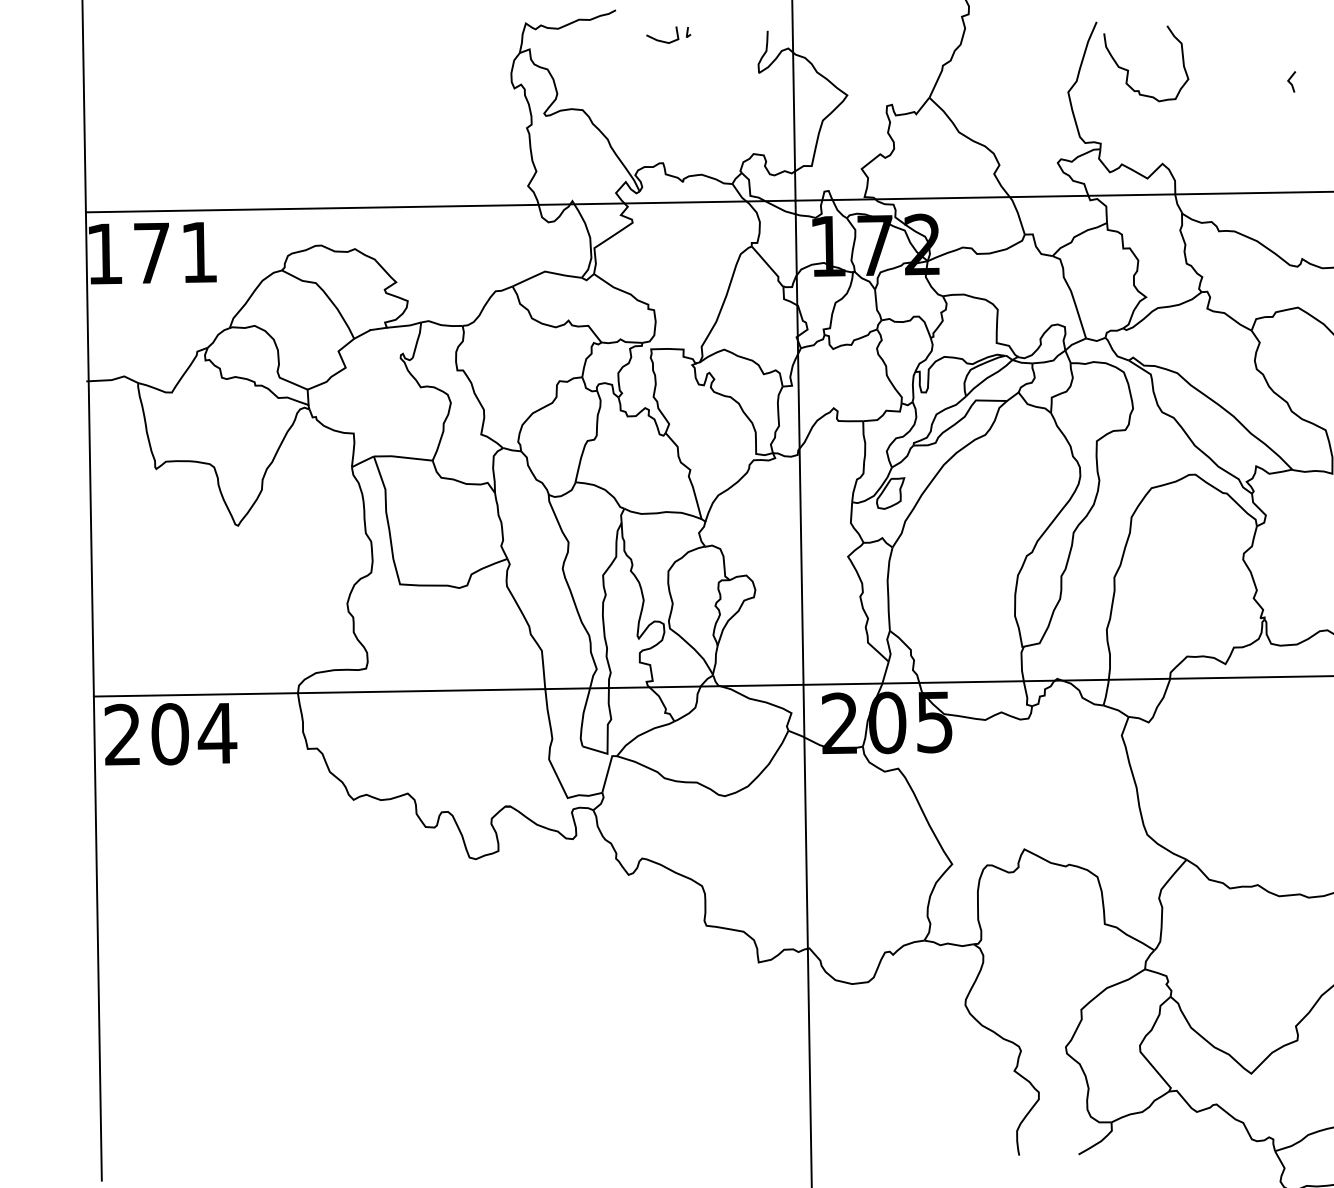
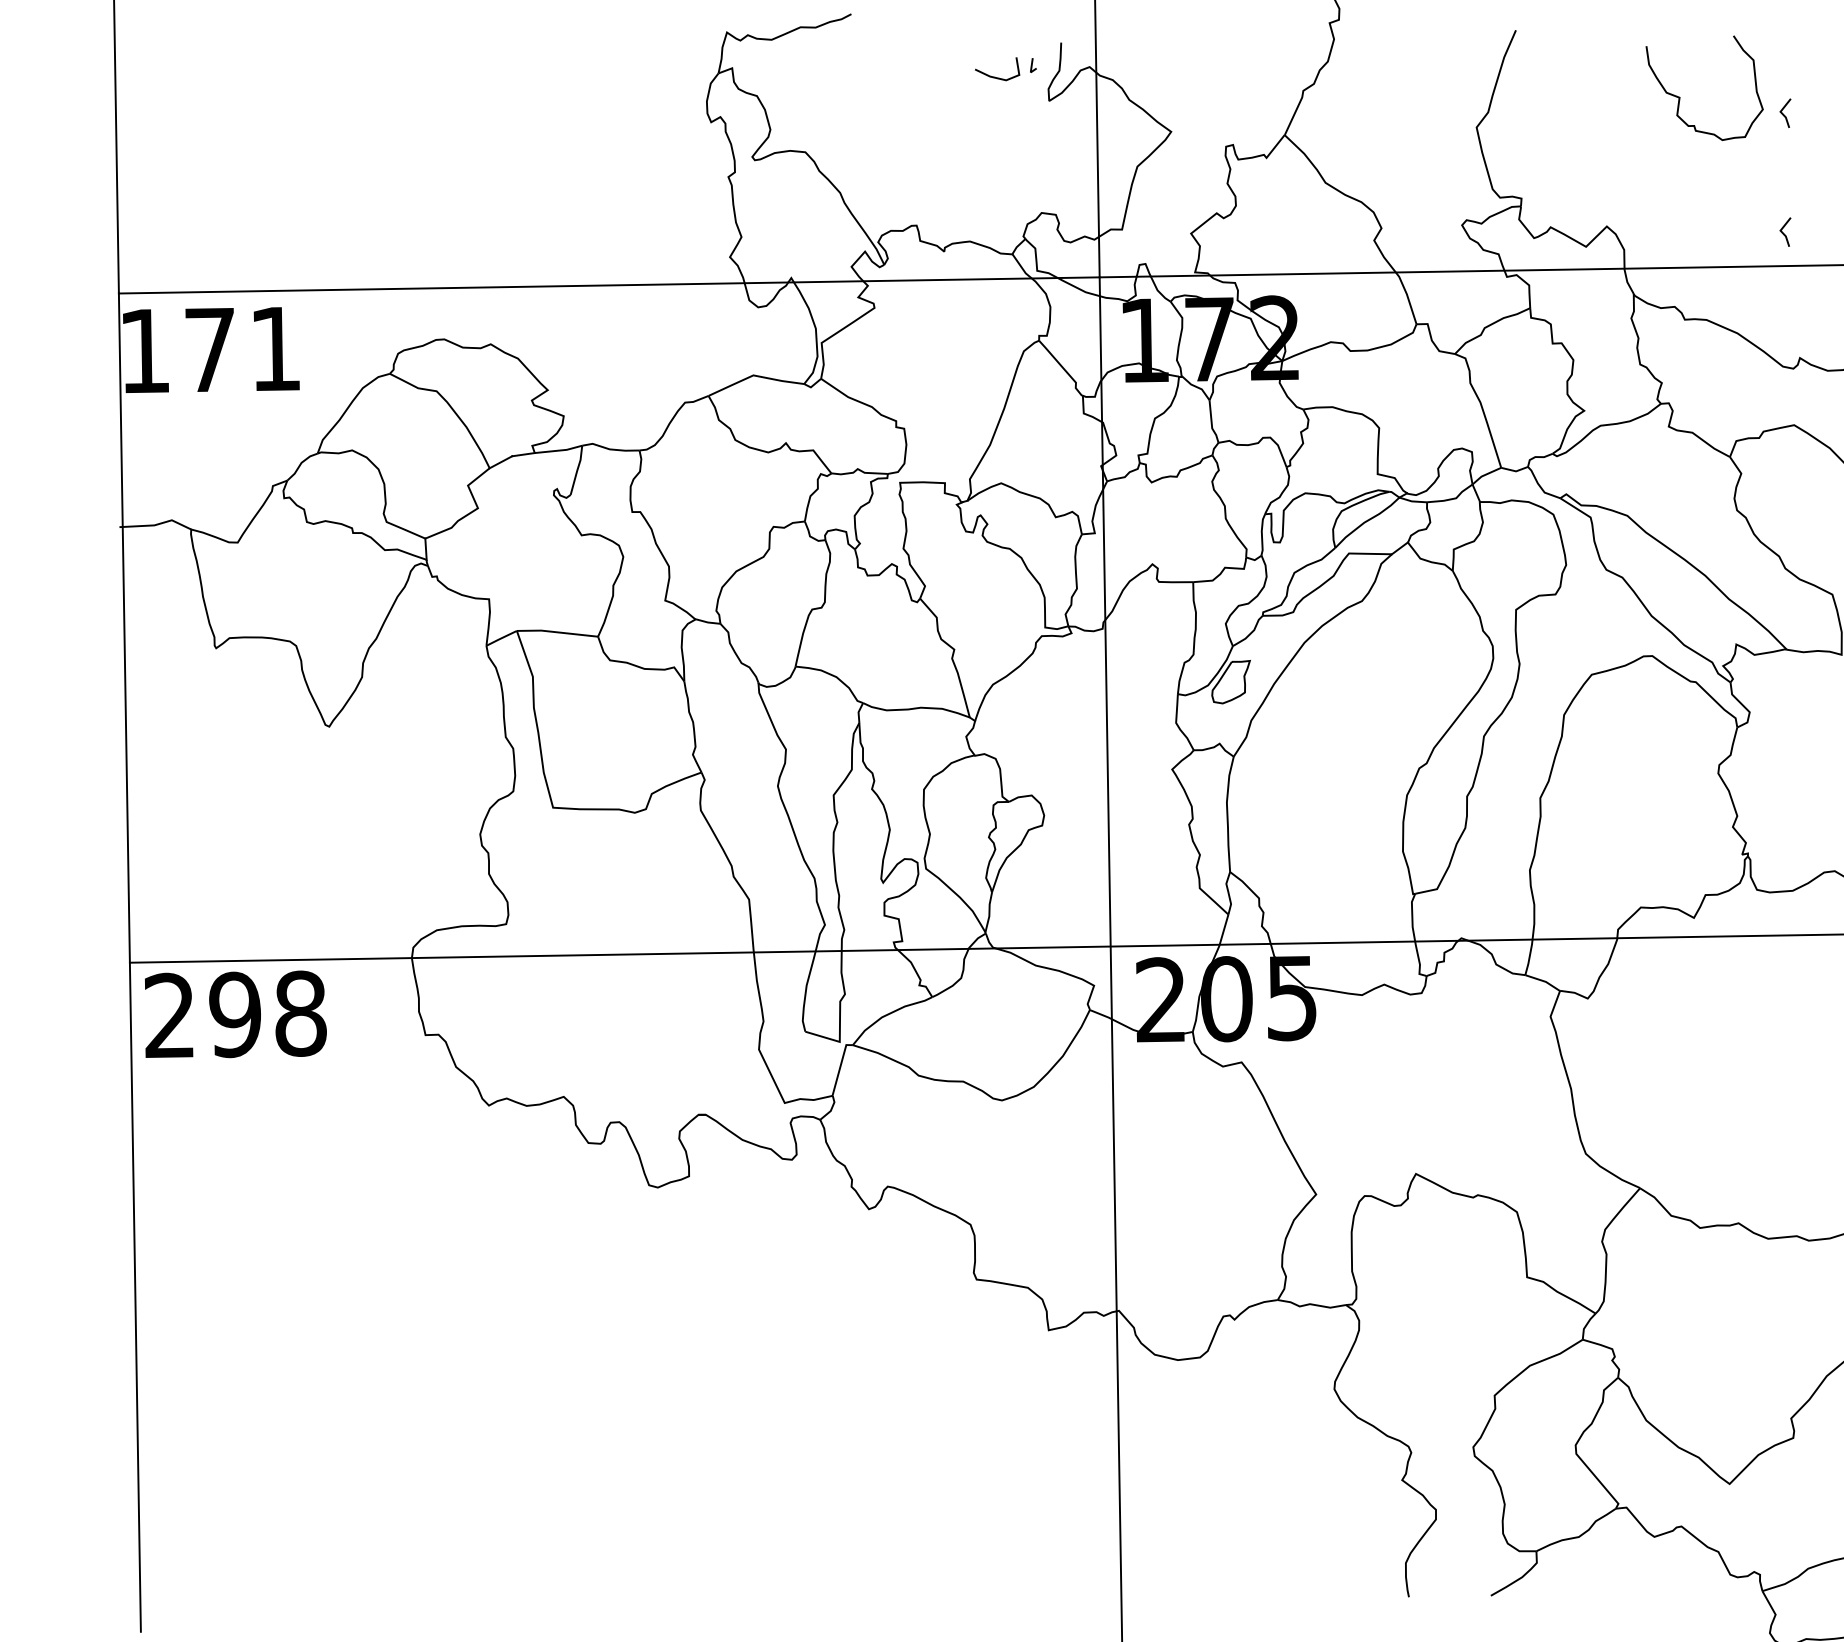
part: (667, 41) -> (1004, 78), moved
curve: (1129, 70) -> (1681, 97), moved
line: (1290, 167) -> (1783, 231), added
text: (194, 733) -> (268, 1013), 204 -> 298

